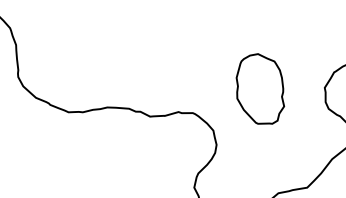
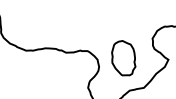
part: (259, 89) -> (123, 58), moved

